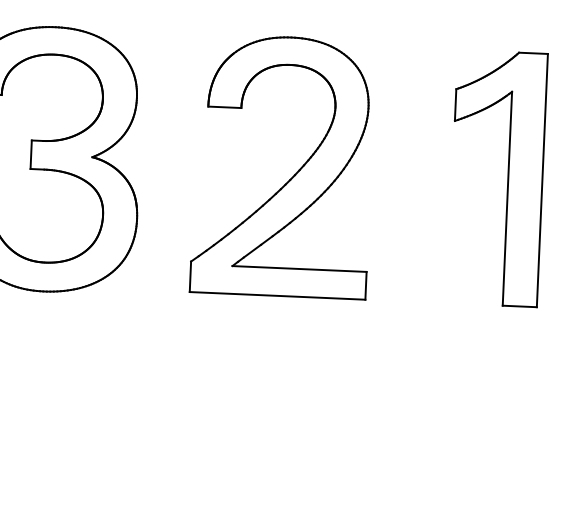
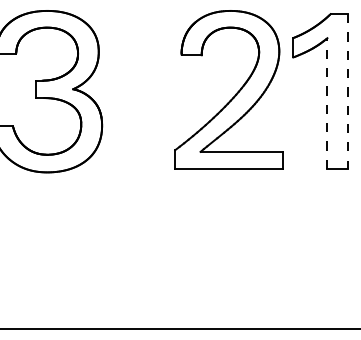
part: (293, 173) -> (235, 93), moved
line: (542, 182) -> (348, 92), solid -> dashed
line: (507, 198) -> (327, 103), solid -> dashed

